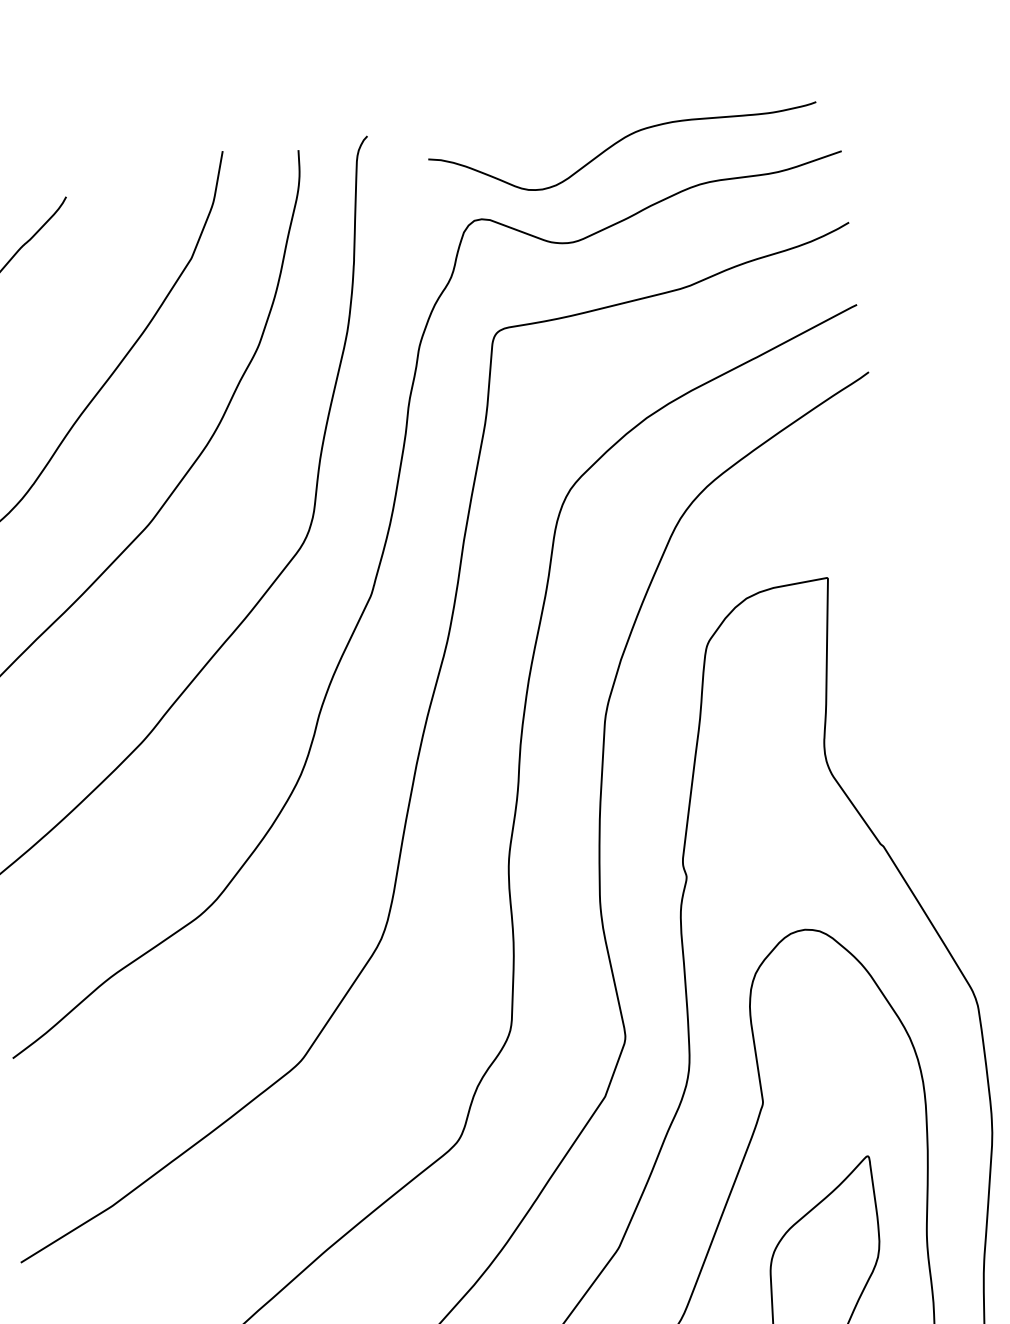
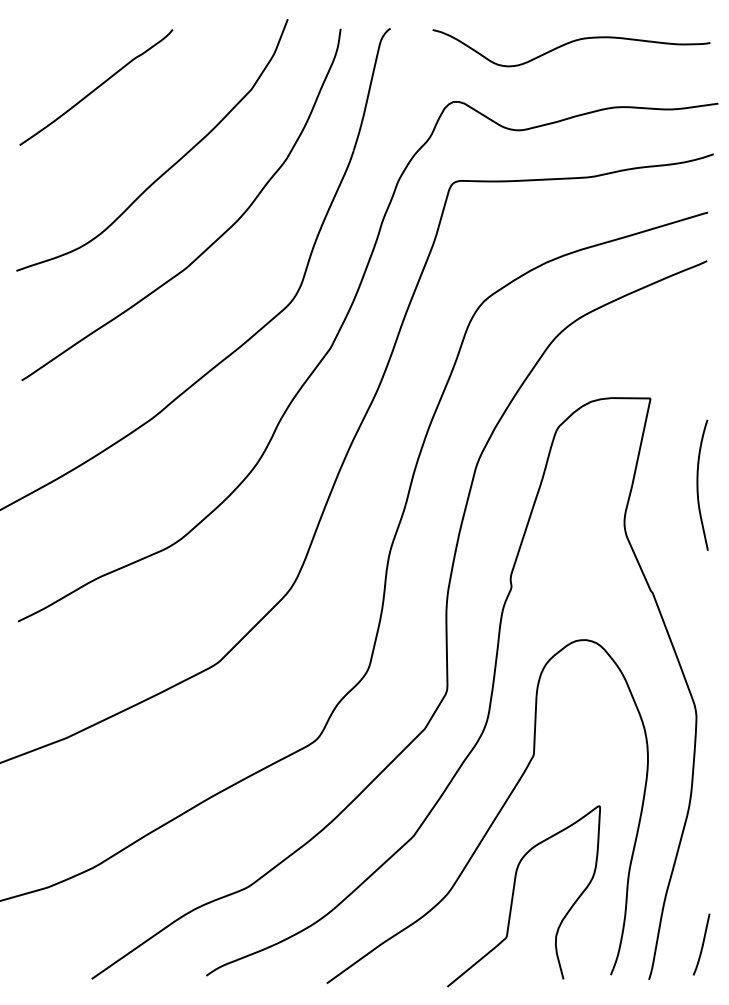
curve: (620, 142) -> (568, 44), moved
curve: (917, 683) -> (698, 484), added

